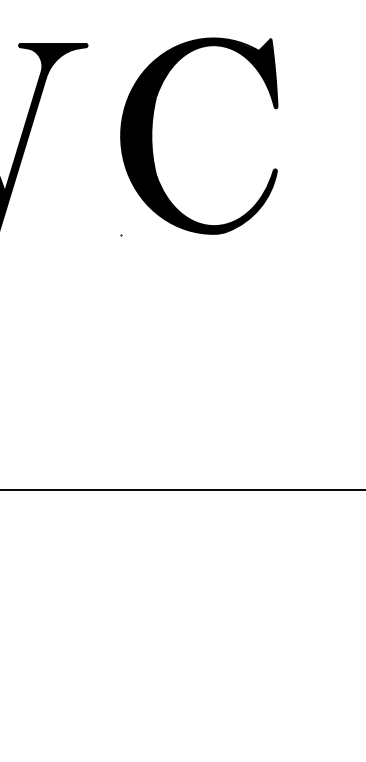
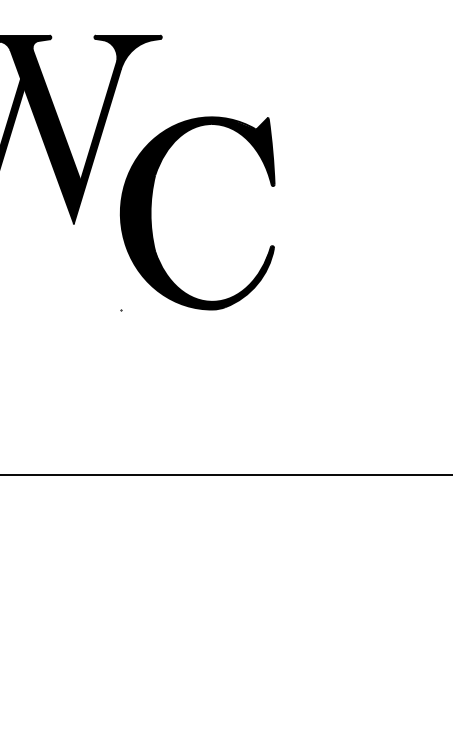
part: (152, 136) -> (151, 213), moved

